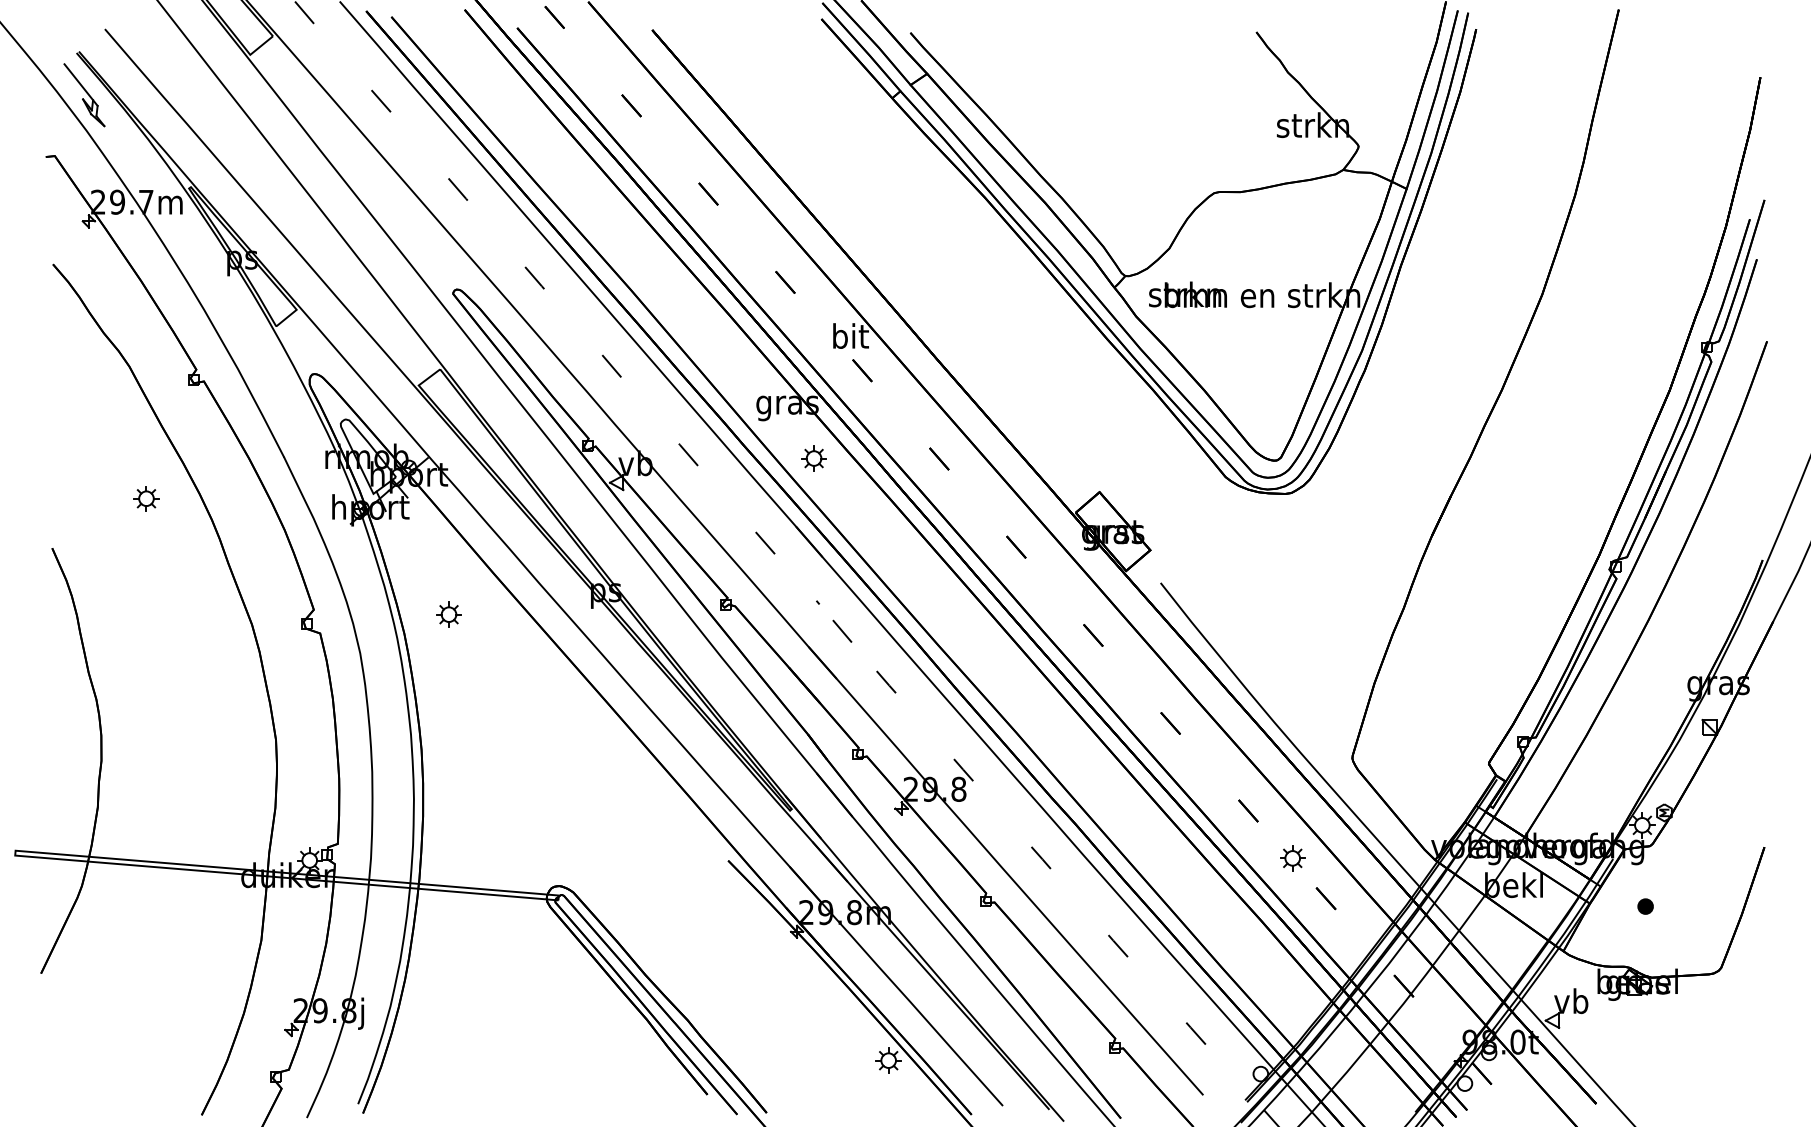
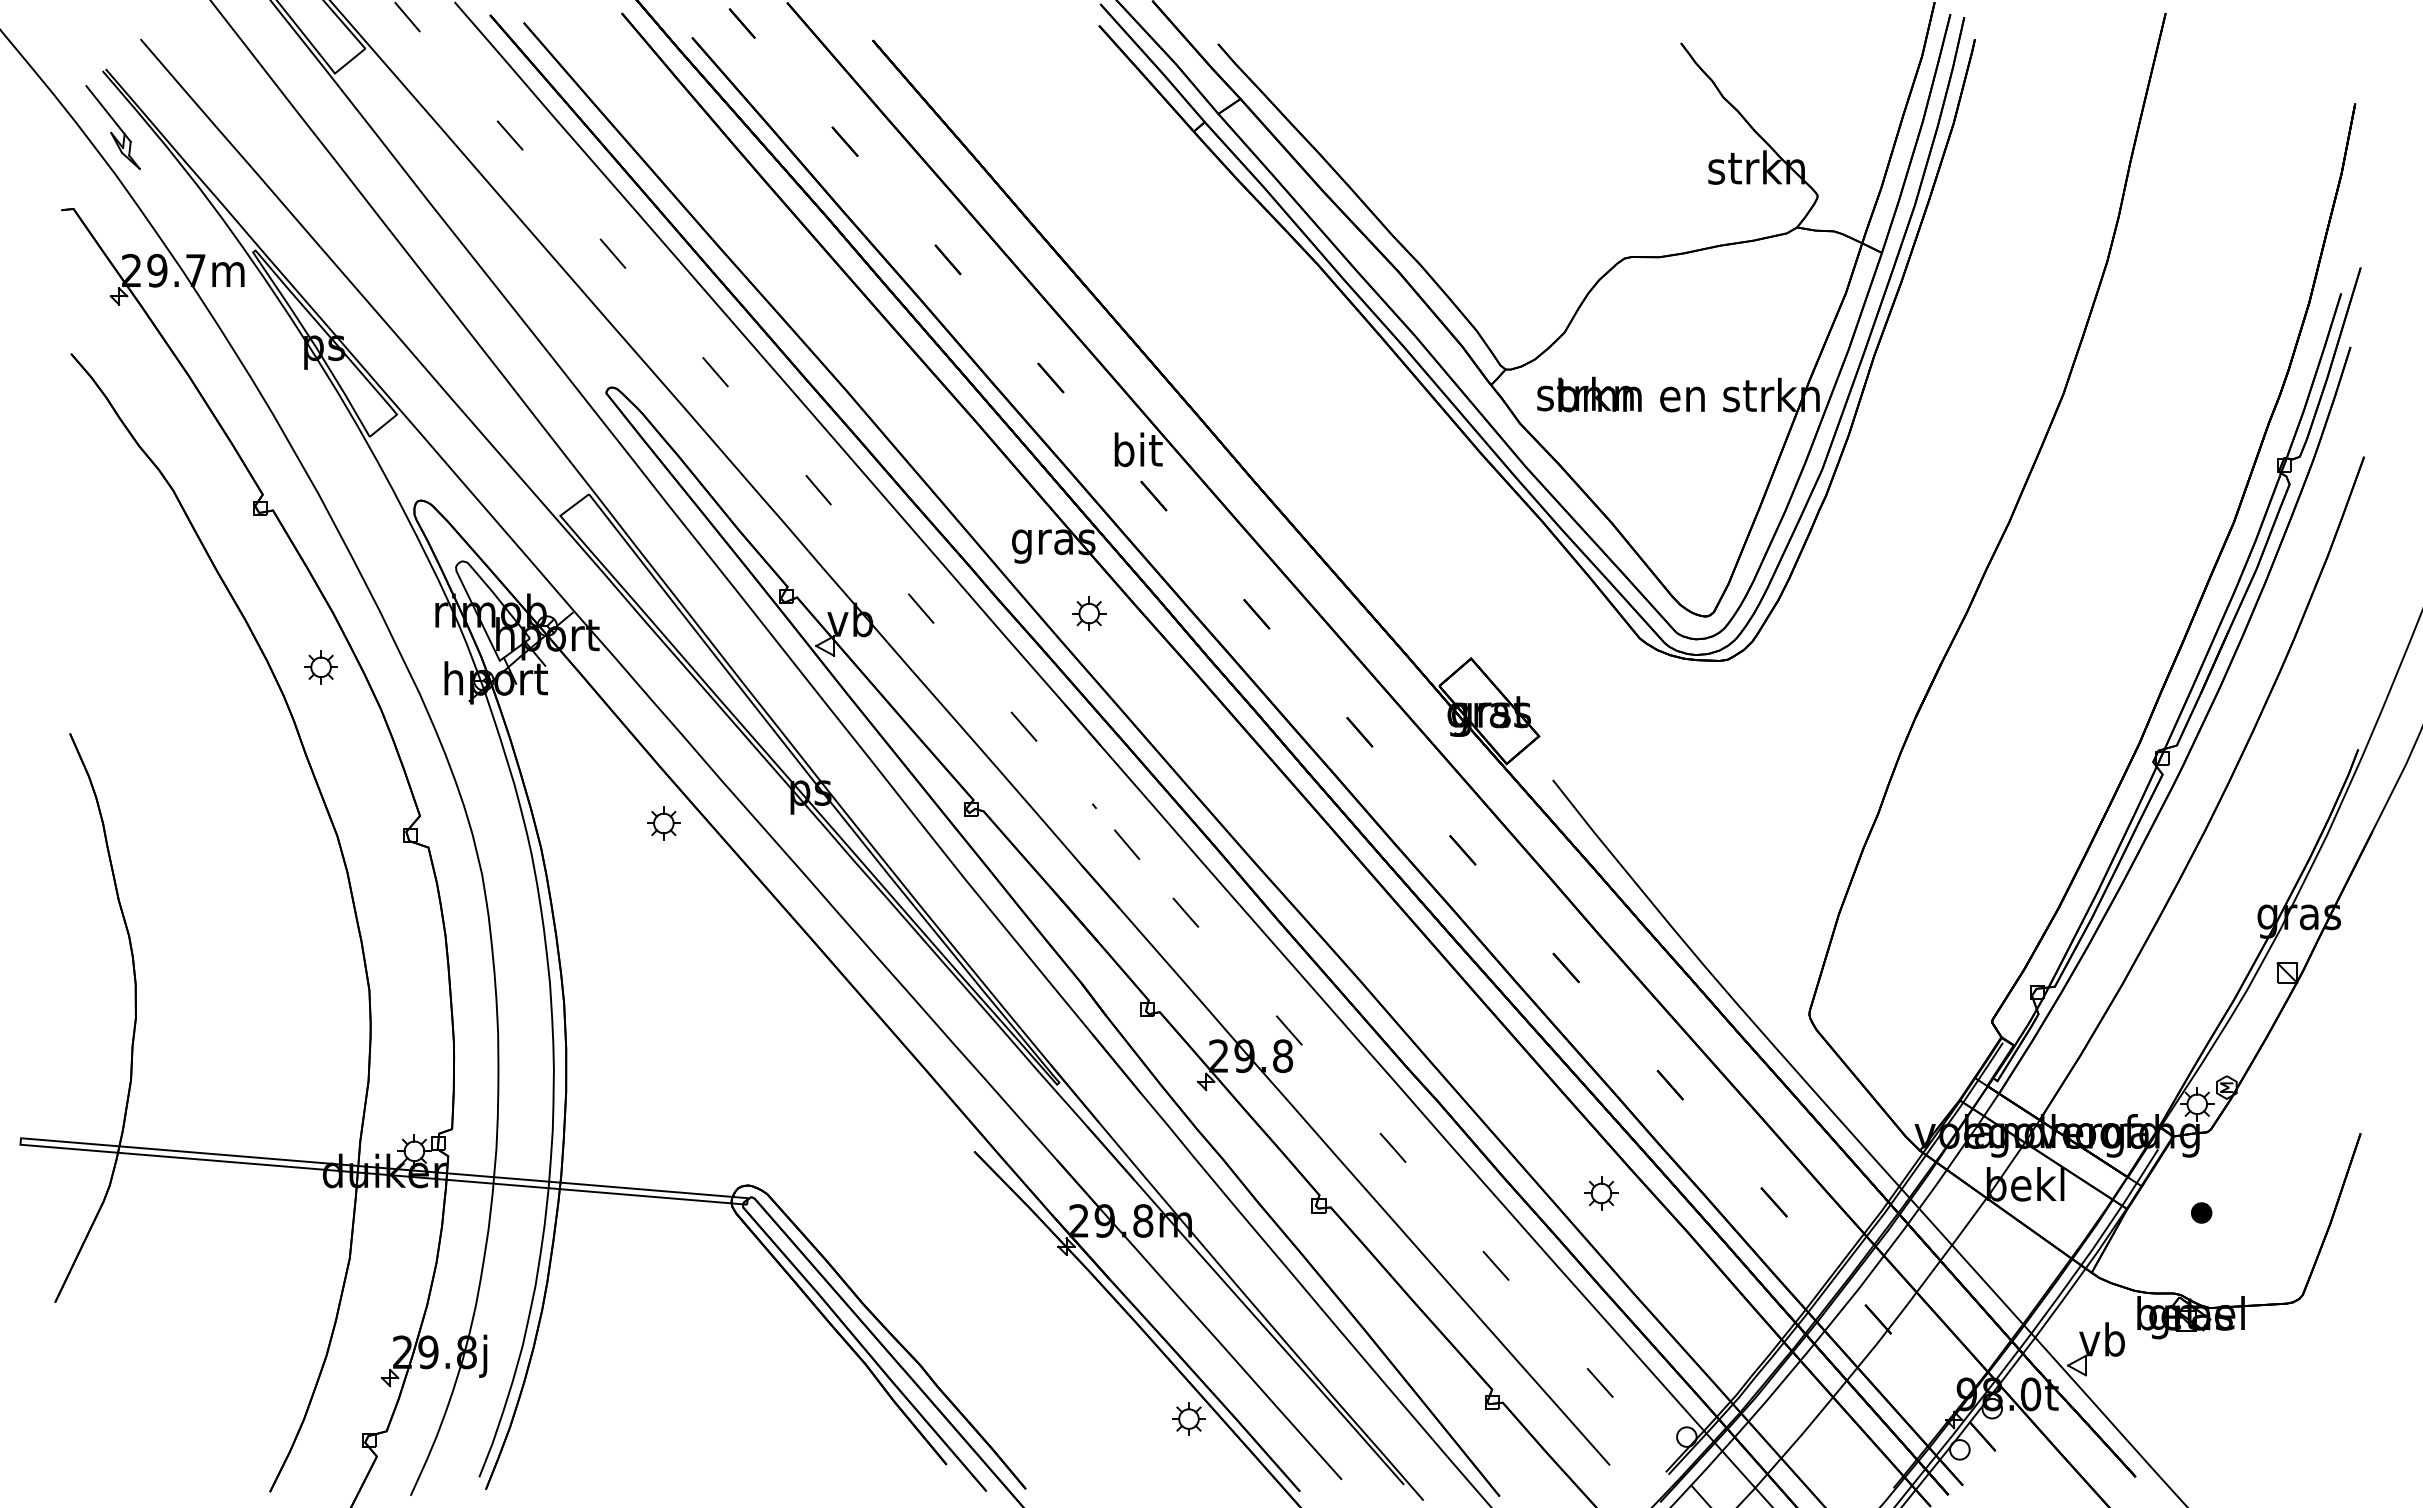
part: (146, 498) -> (320, 667), moved
part: (448, 614) -> (663, 823), moved
part: (1292, 858) -> (1601, 1193), moved

